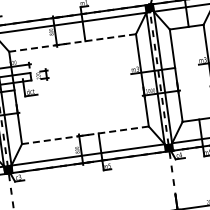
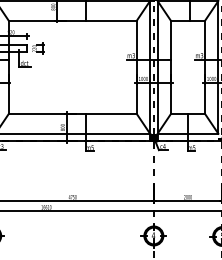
line: (72, 42) -> (72, 20), dashed -> solid
line: (85, 134) -> (72, 113), dashed -> solid

